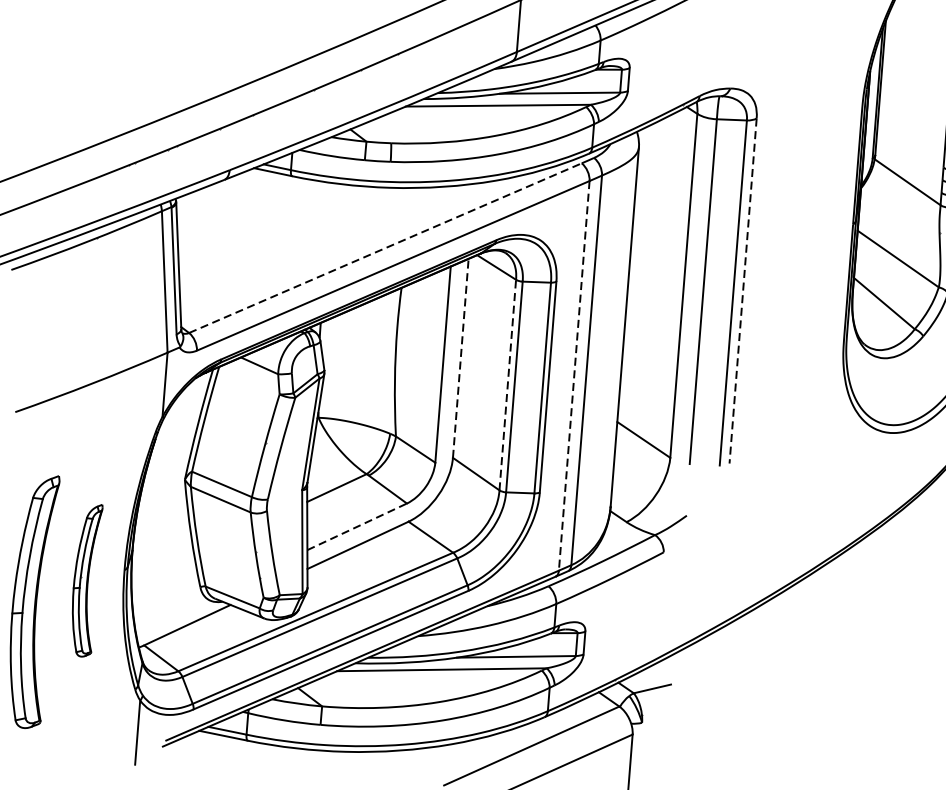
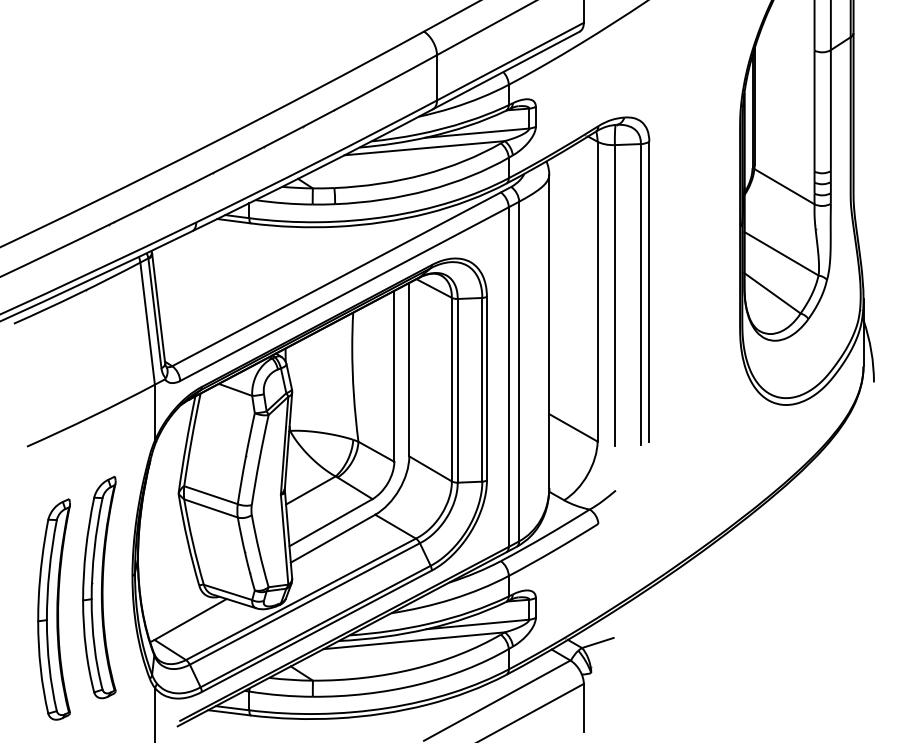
line: (385, 248) -> (336, 279), dashed -> solid
line: (743, 291) -> (649, 292), dashed -> solid
line: (461, 358) -> (409, 369), dashed -> solid
line: (573, 376) -> (508, 377), dashed -> solid
line: (507, 384) -> (451, 389), dashed -> solid
line: (357, 526) -> (331, 522), dashed -> solid
part: (85, 580) -> (99, 587), size x1.67

